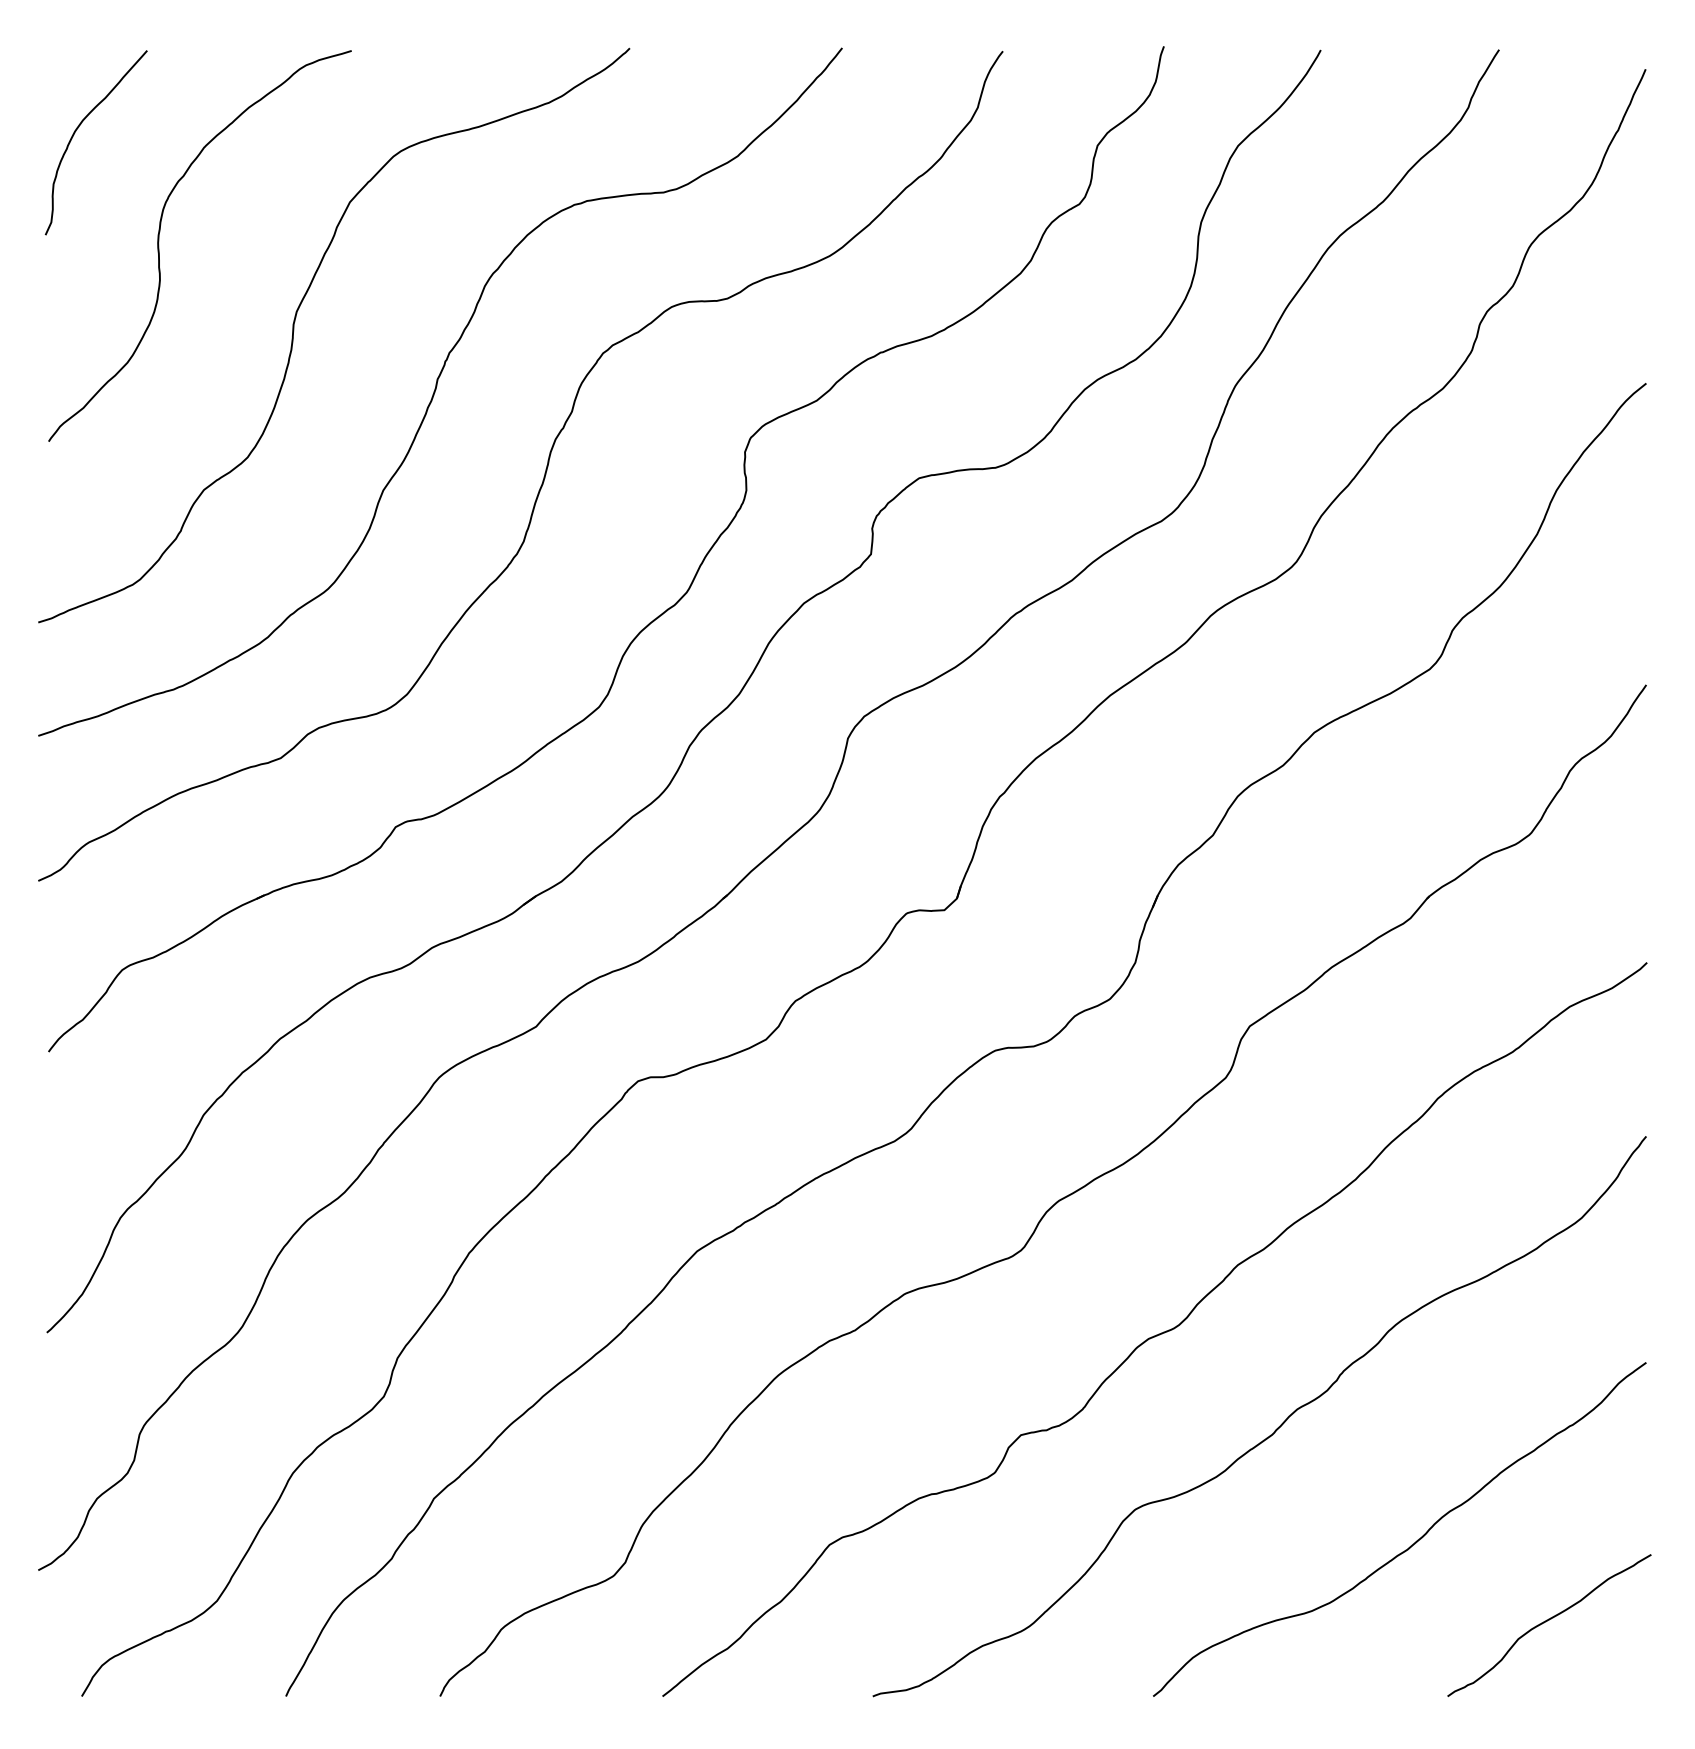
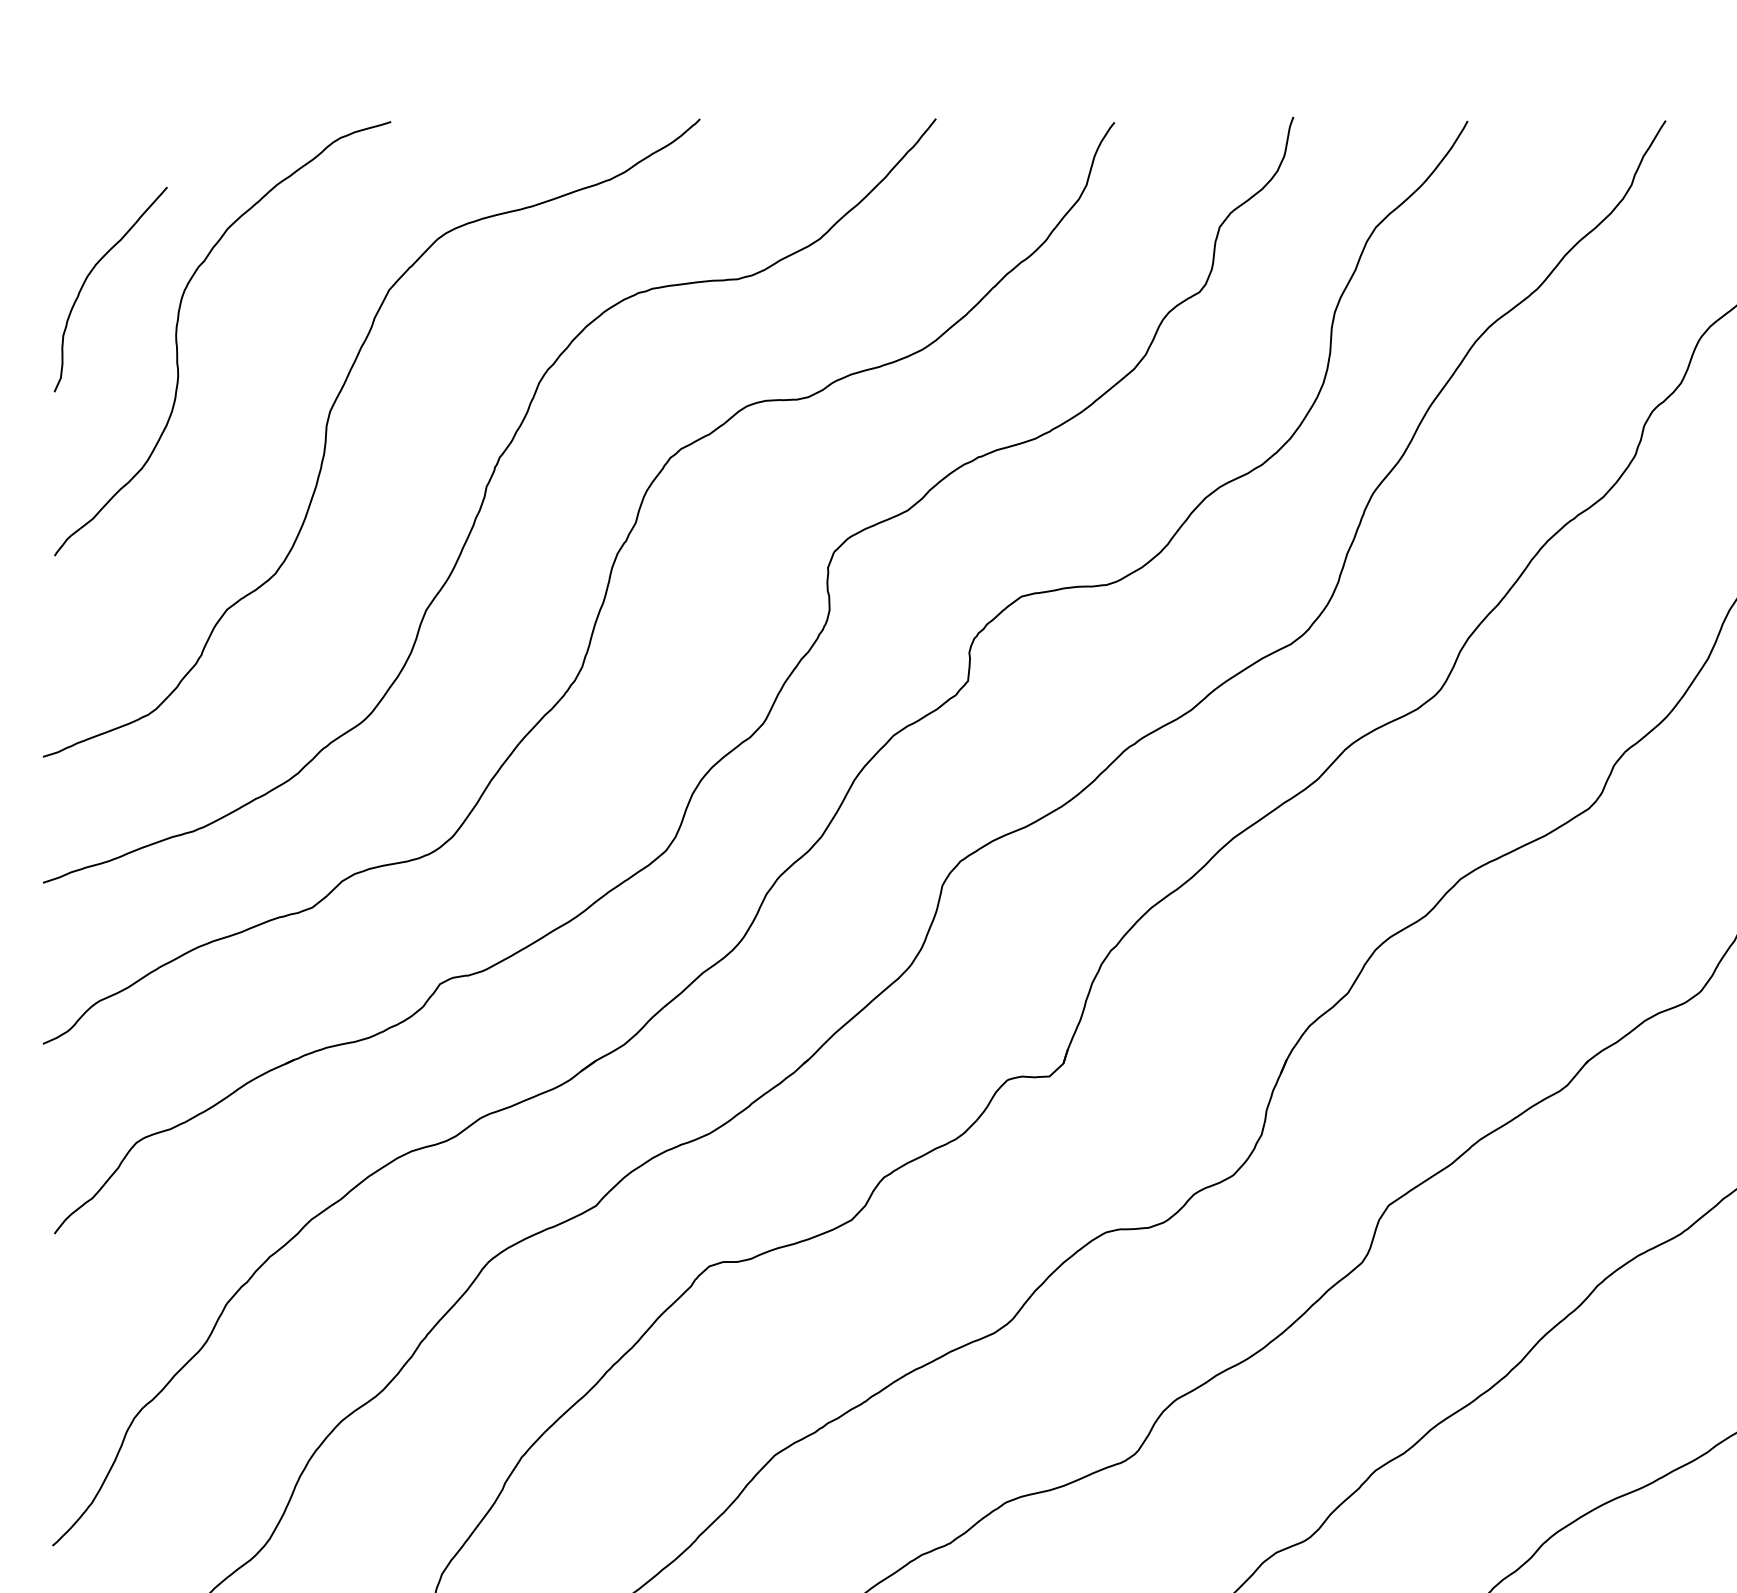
curve: (75, 133) -> (87, 279), moved

